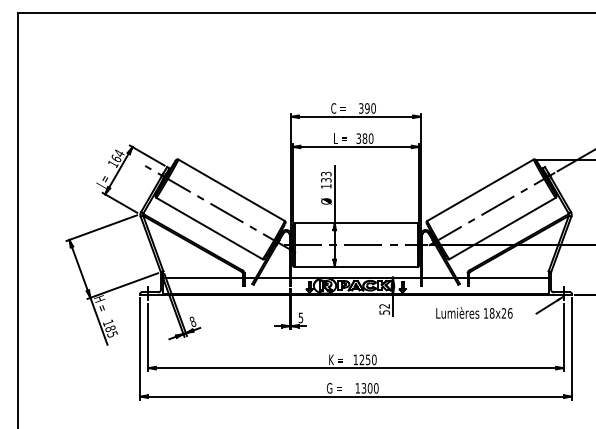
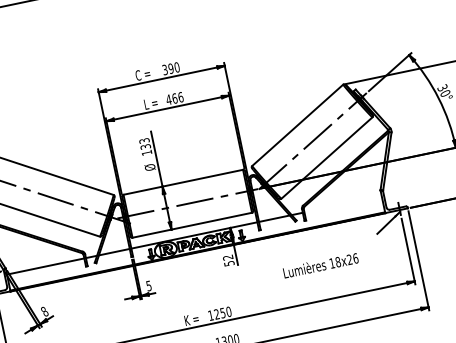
text: (364, 138) -> (174, 98), 380 -> 466
line: (508, 277) -> (342, 204), removed
text: (474, 312) -> (320, 264), moved

